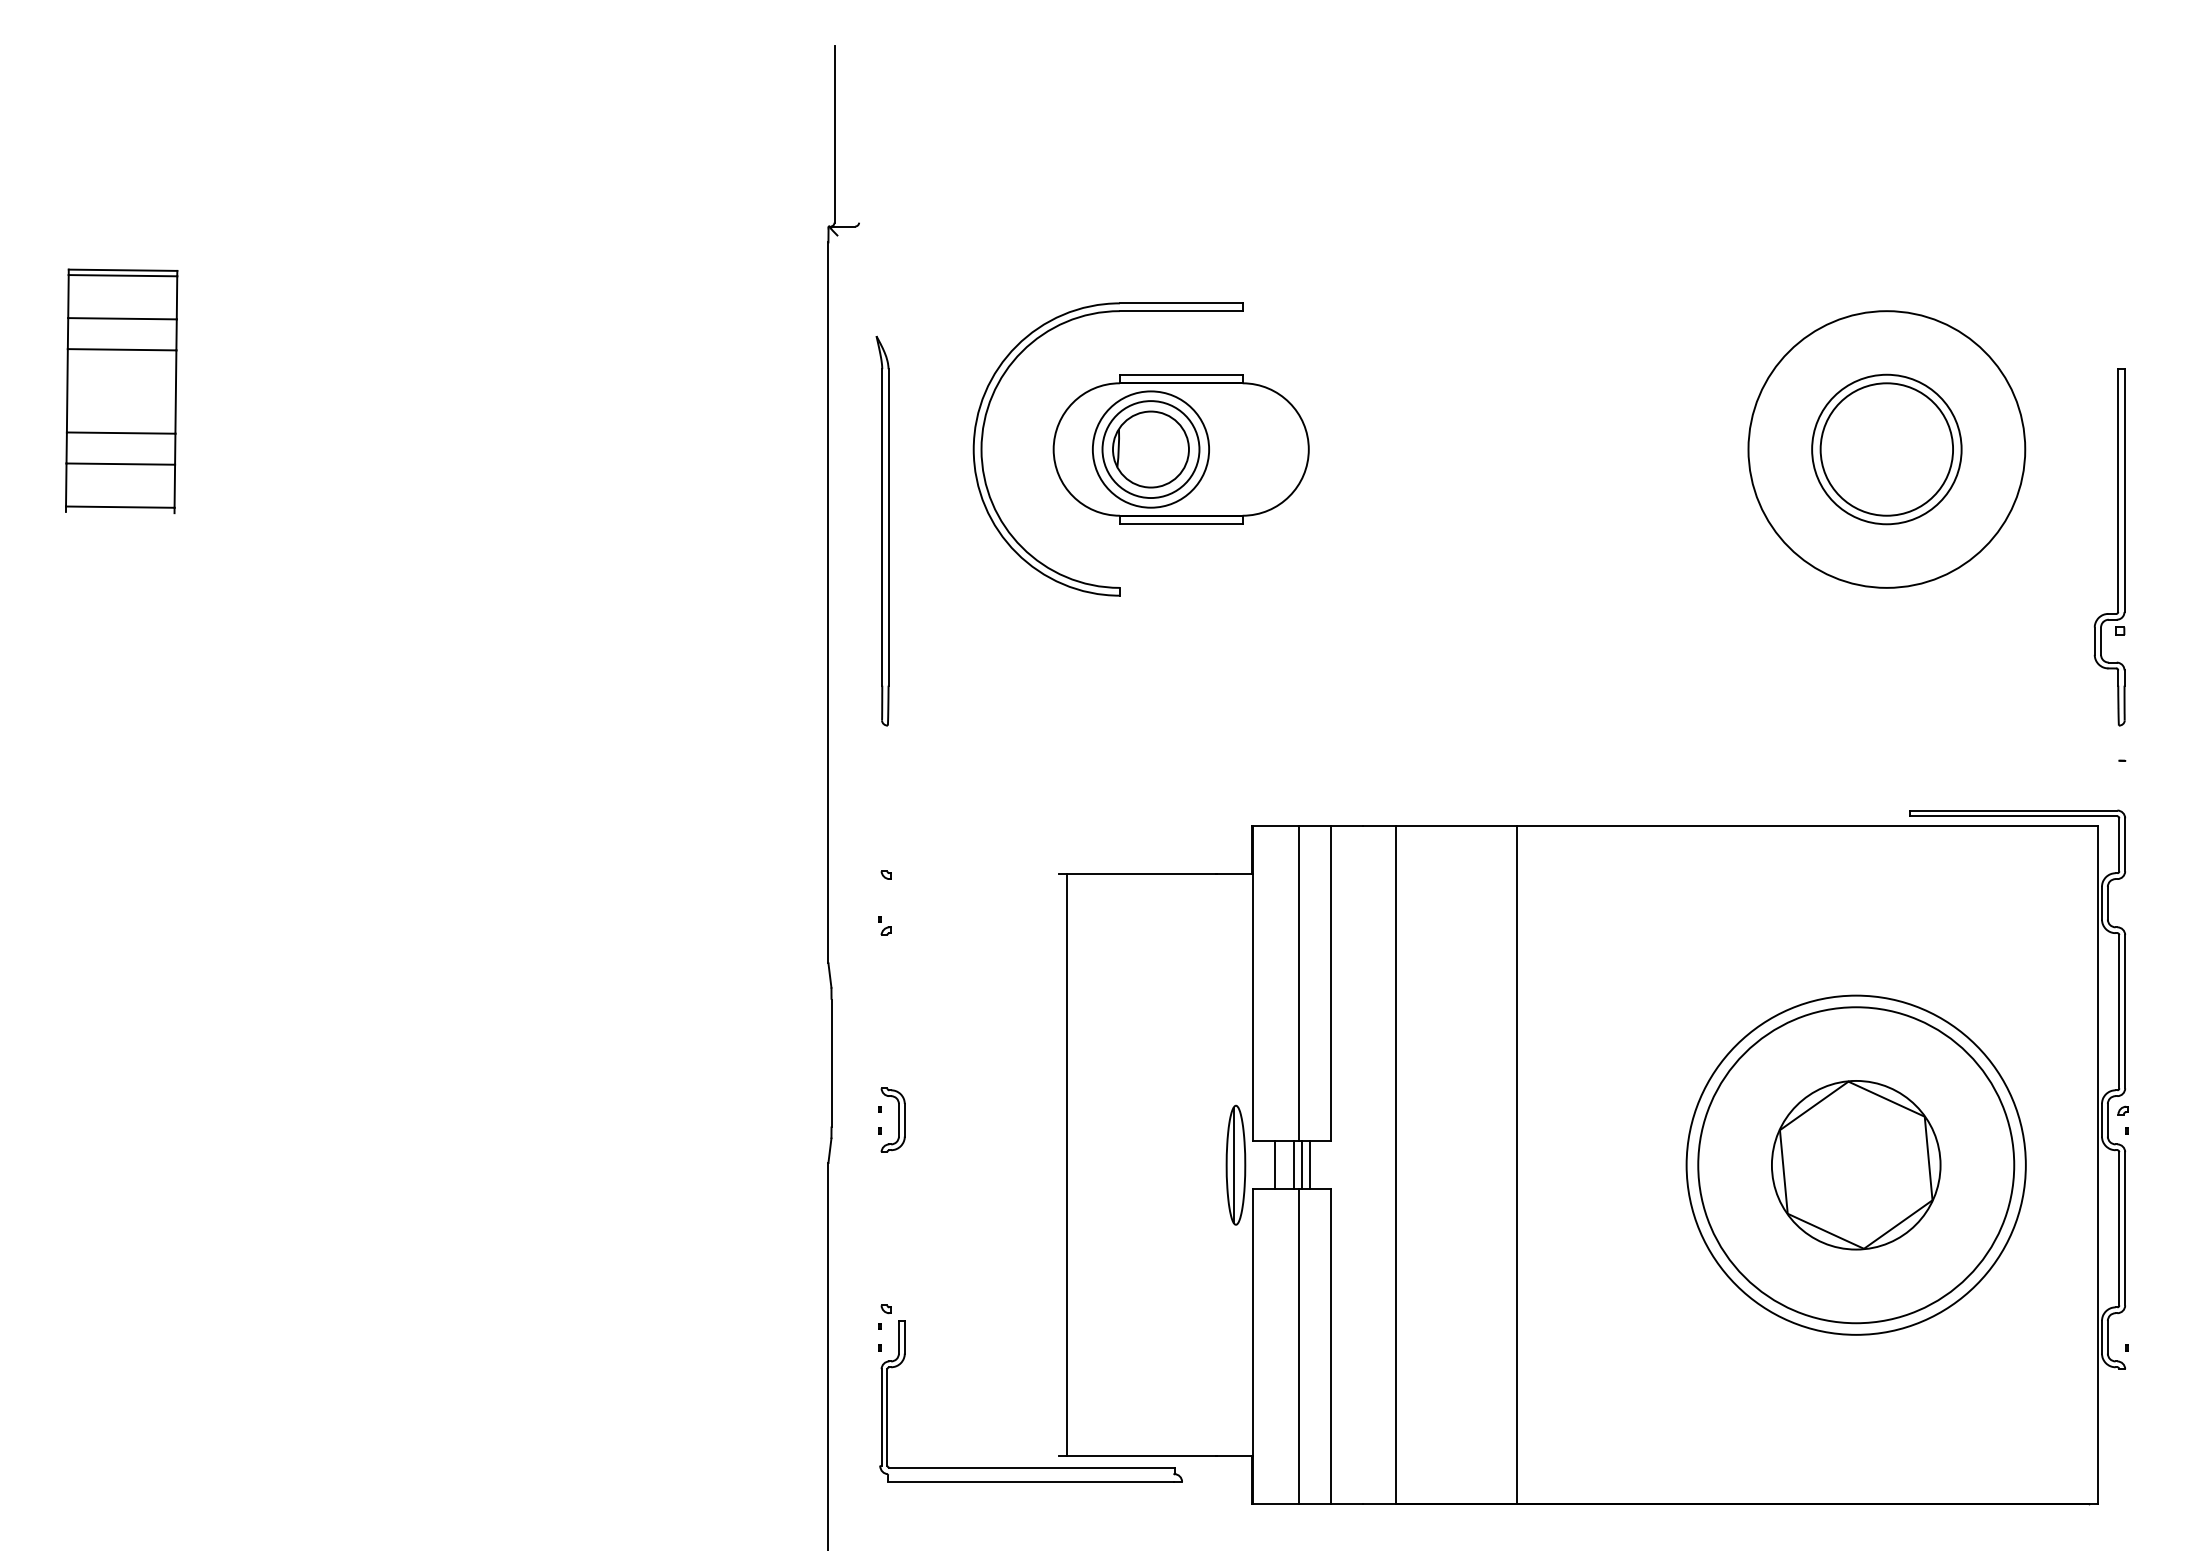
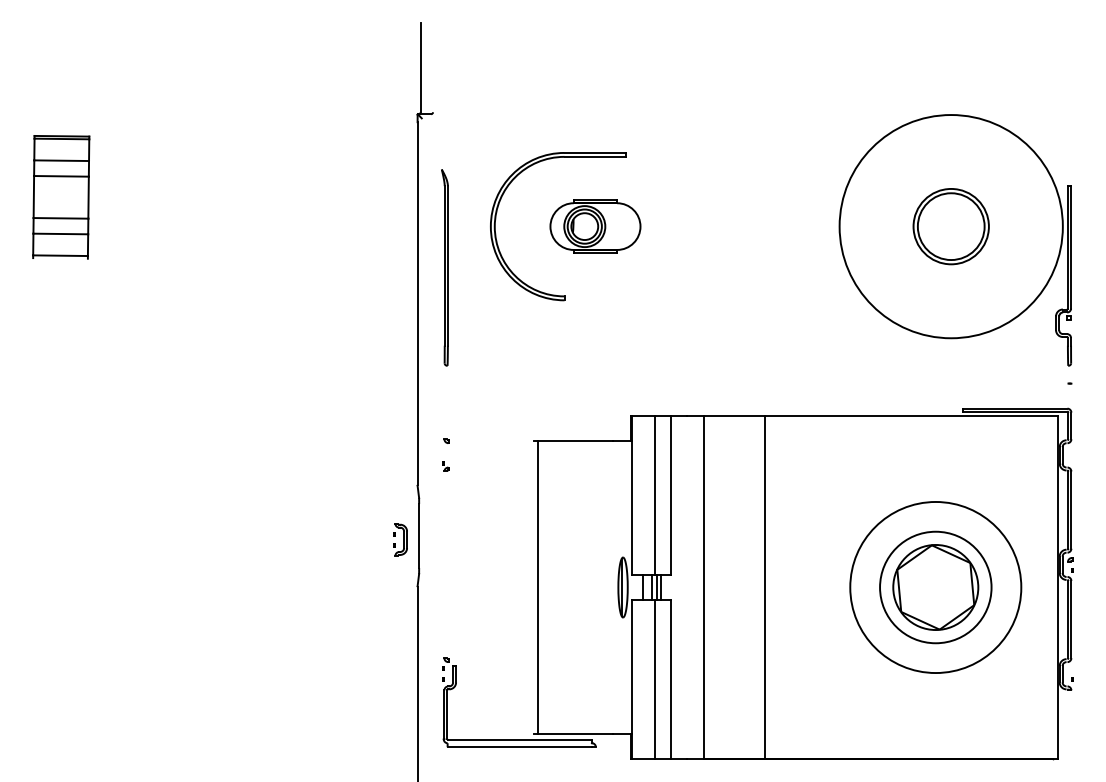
part: (1181, 449) -> (595, 226), size x0.7
circle: (1887, 449) -> (951, 226), size x1.6
part: (891, 1119) -> (400, 539), moved
circle: (1855, 1165) -> (935, 587), size x0.7

